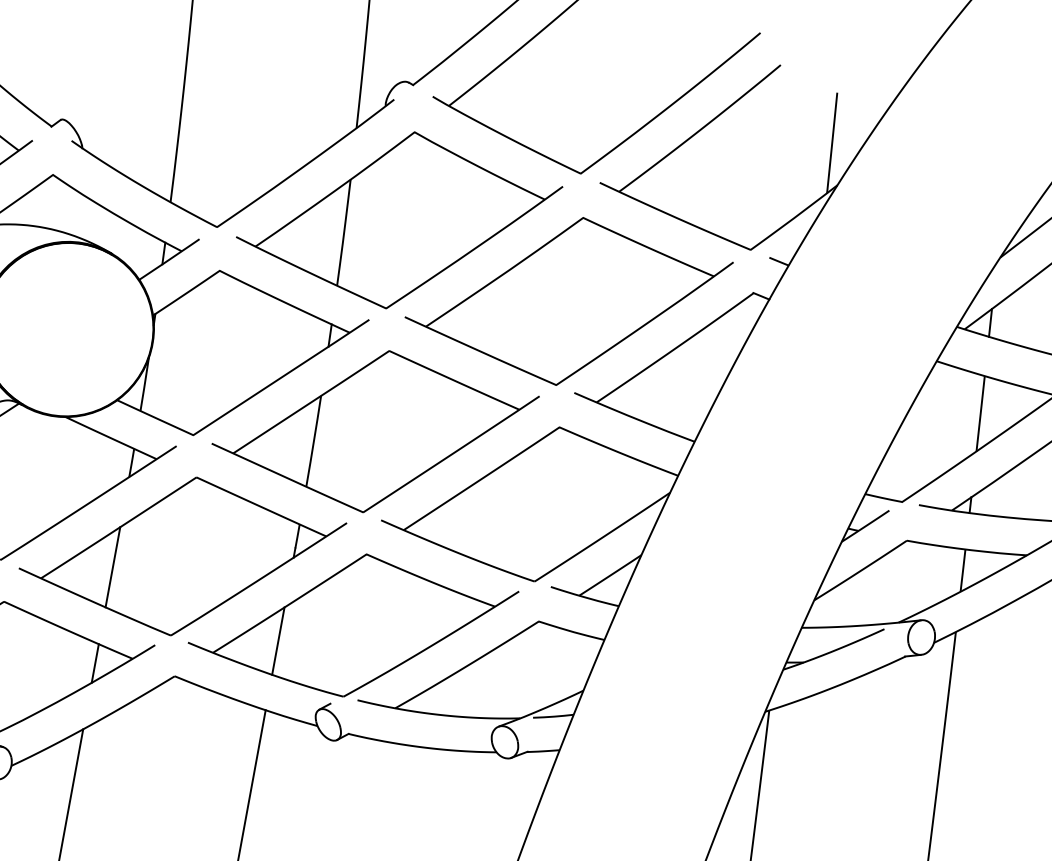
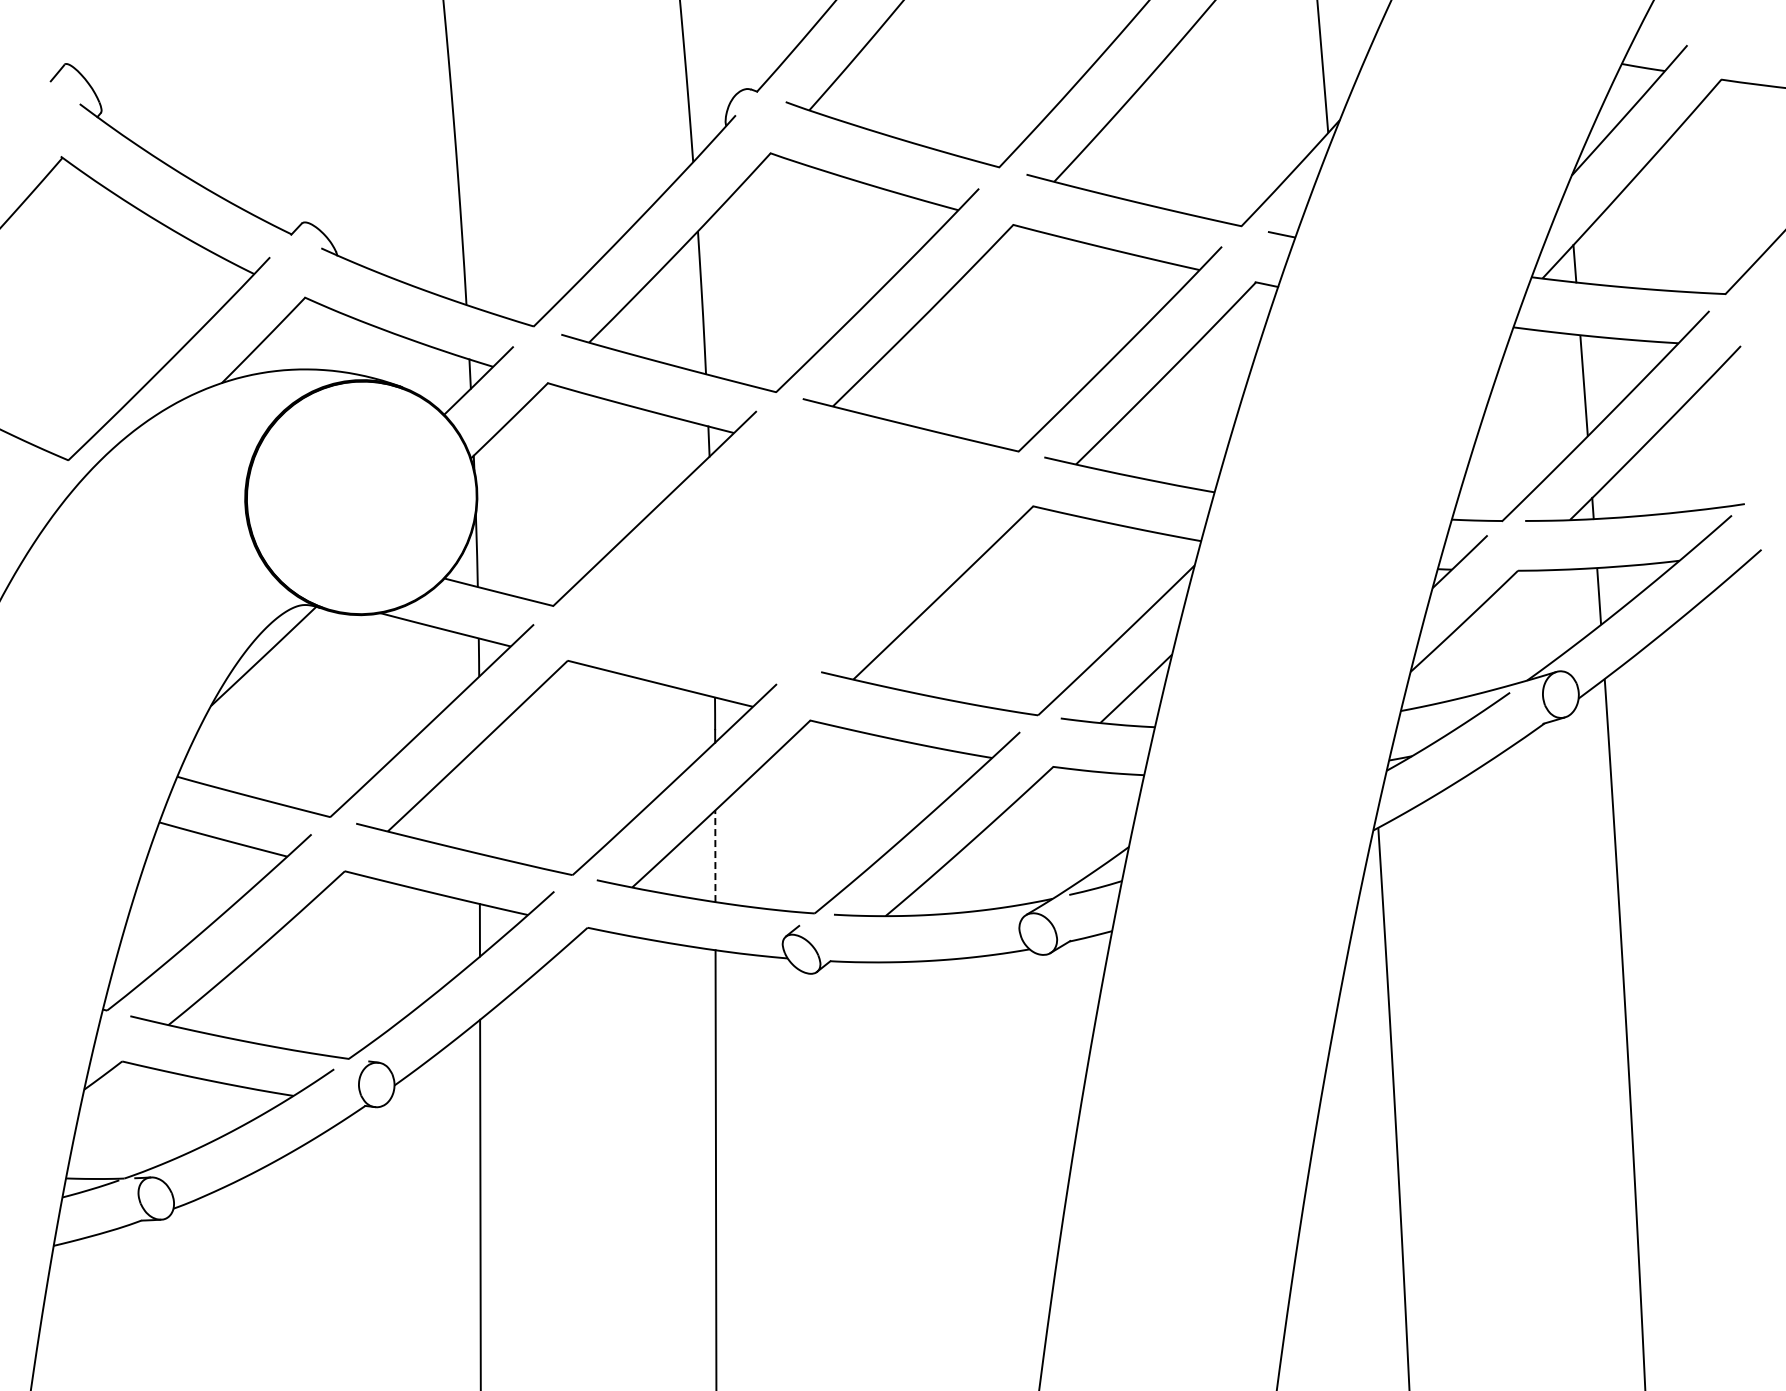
part: (373, 431) -> (789, 556), removed
line: (112, 566) -> (479, 798), removed
line: (278, 641) -> (715, 856), solid -> dashed

